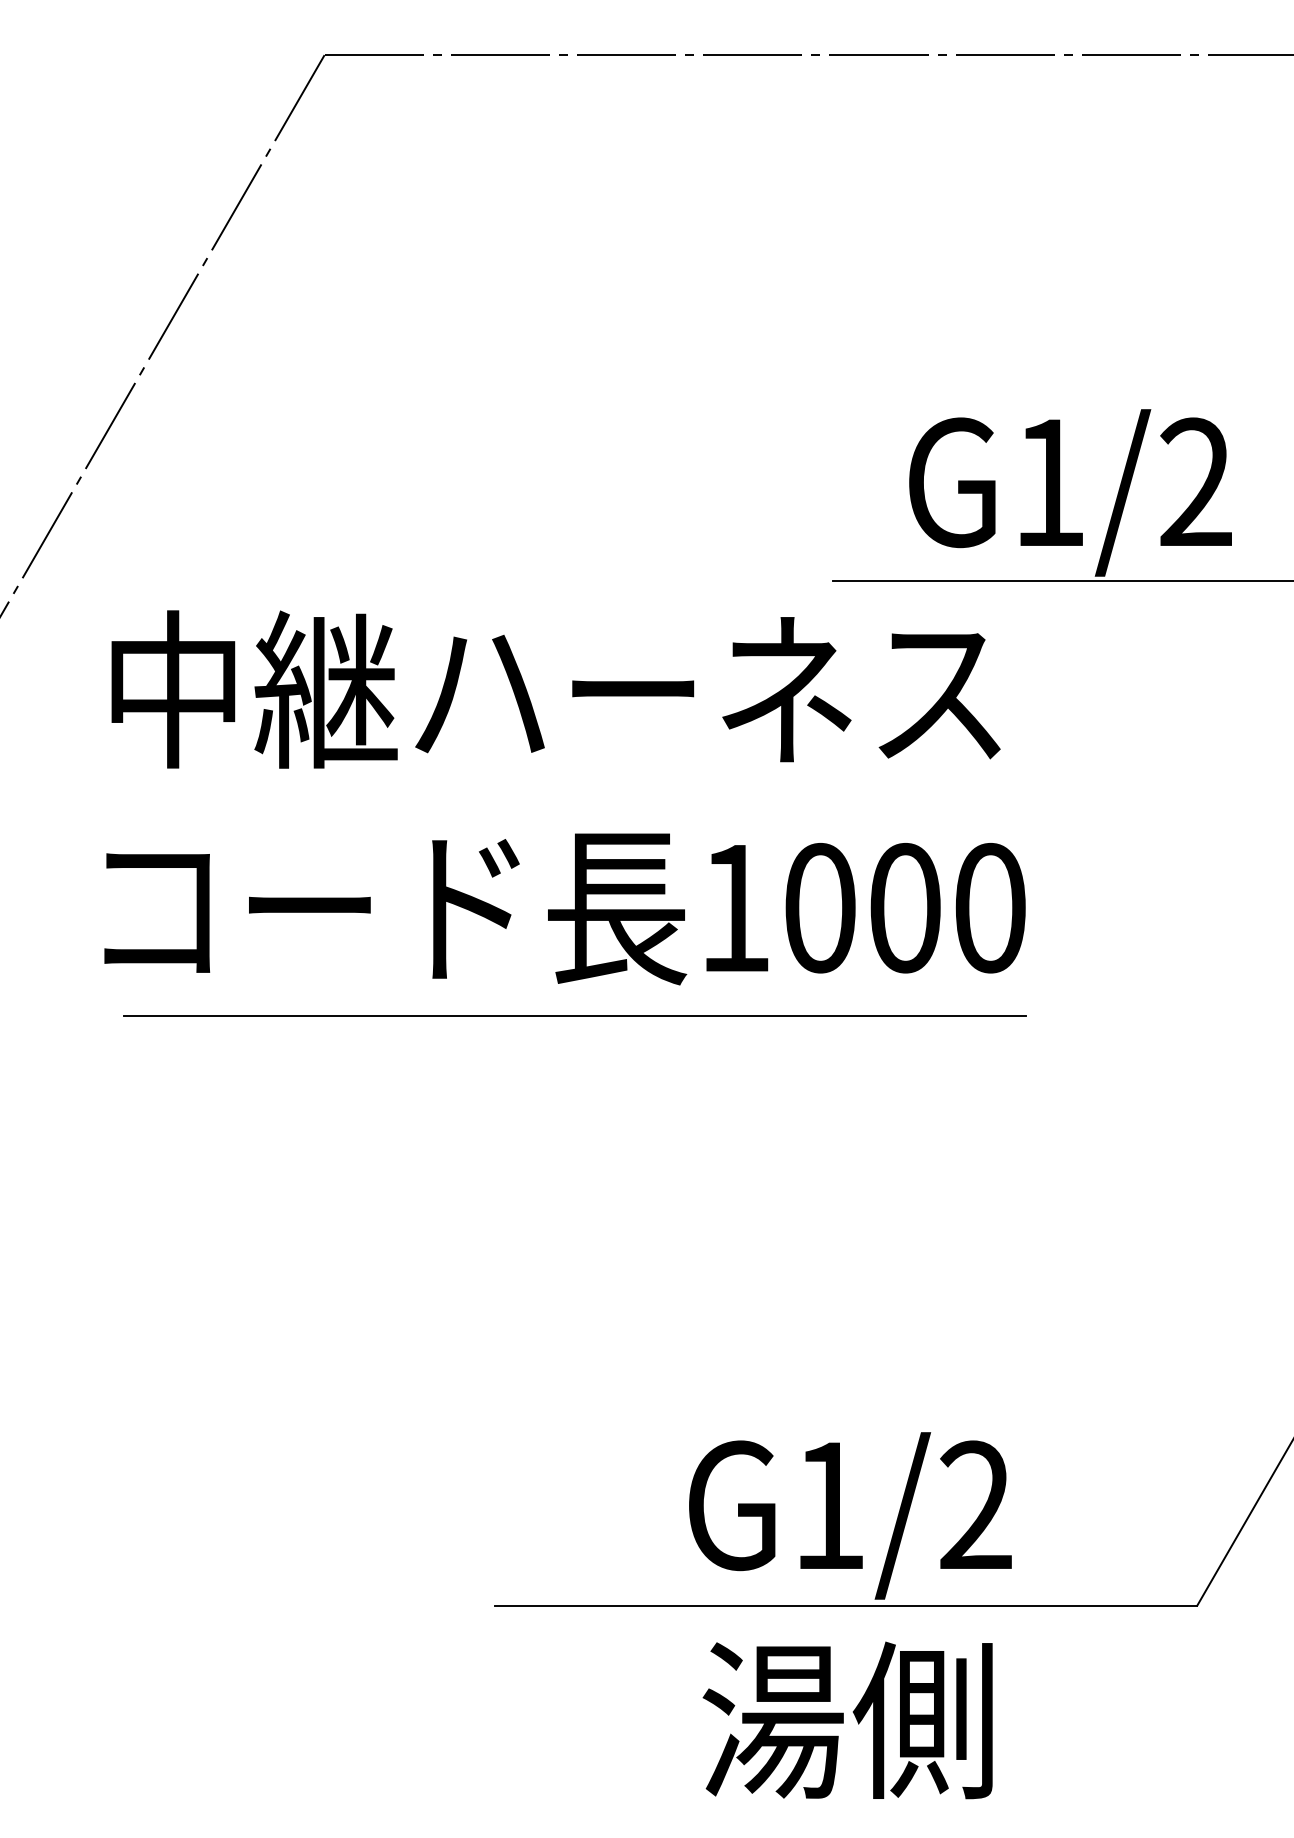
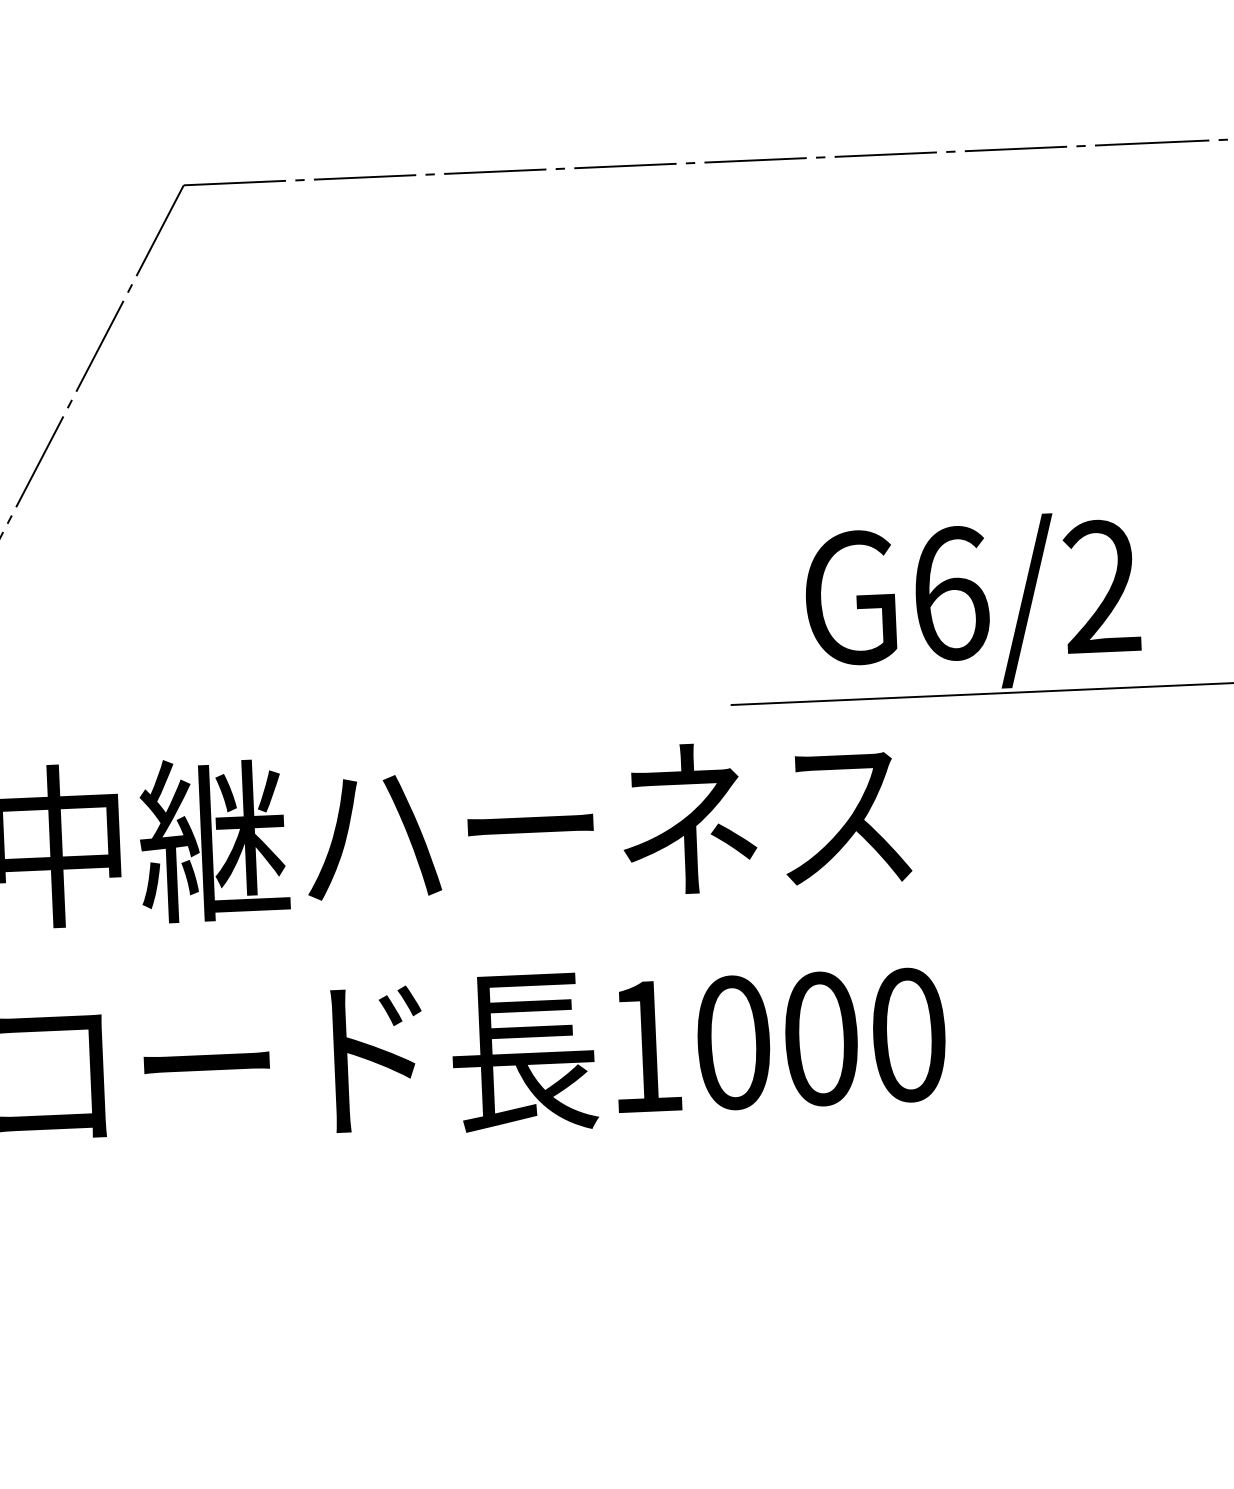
text: (1050, 482) -> (951, 593), G1/2 -> G6/2
line: (575, 1016) -> (485, 1165), removed

